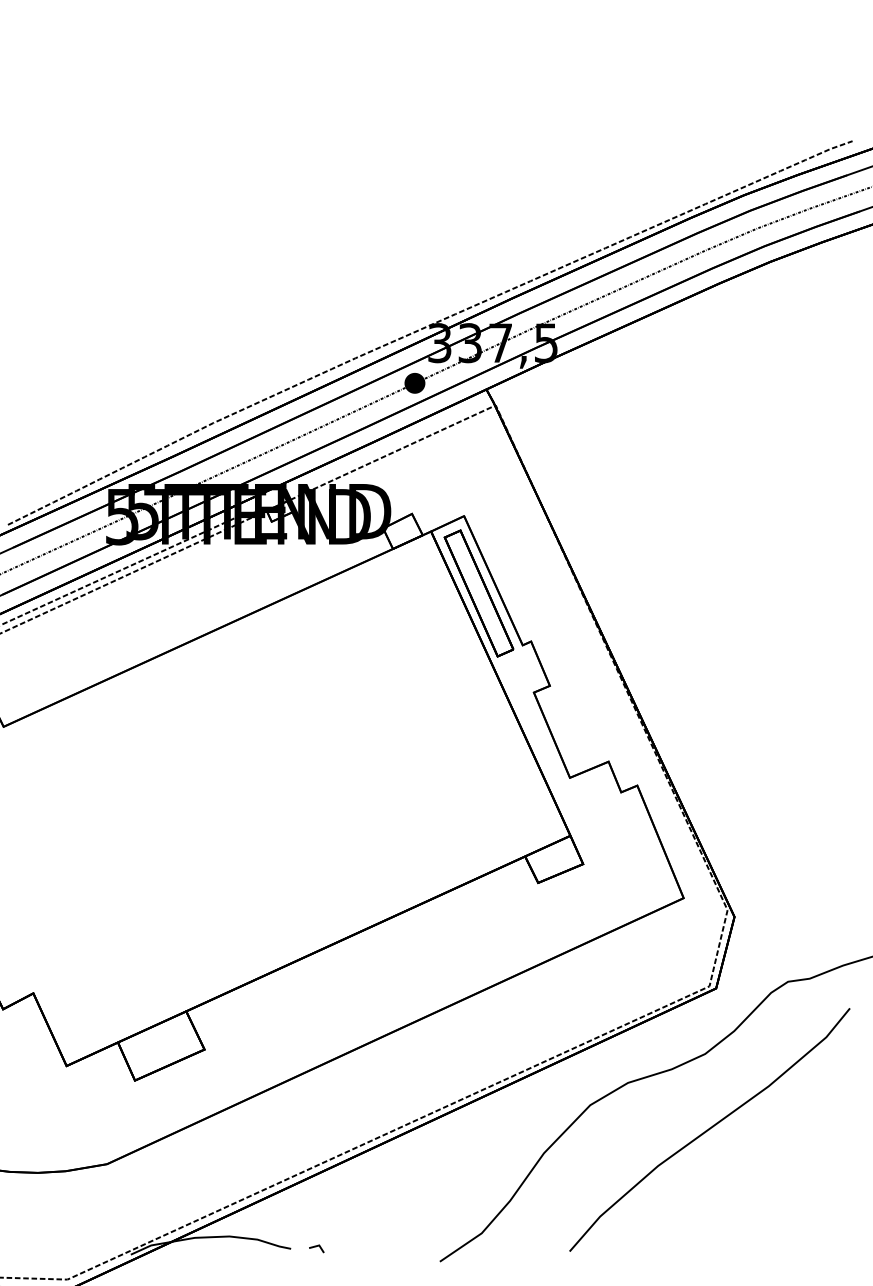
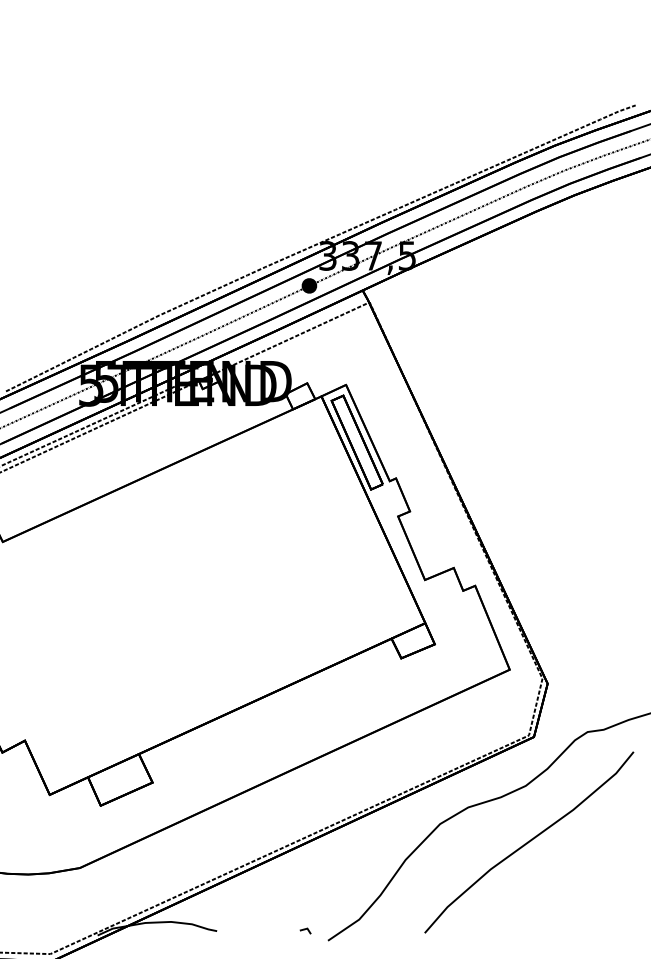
line: (316, 1247) -> (305, 930), moved

